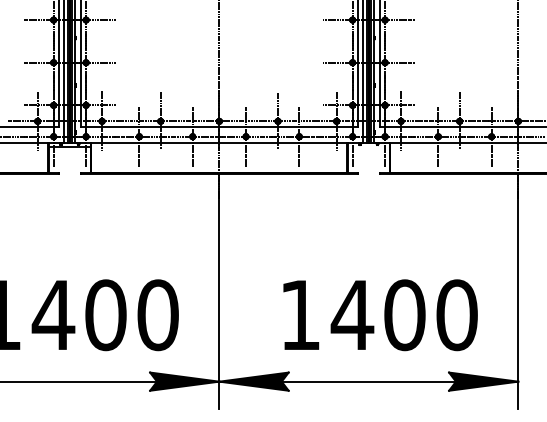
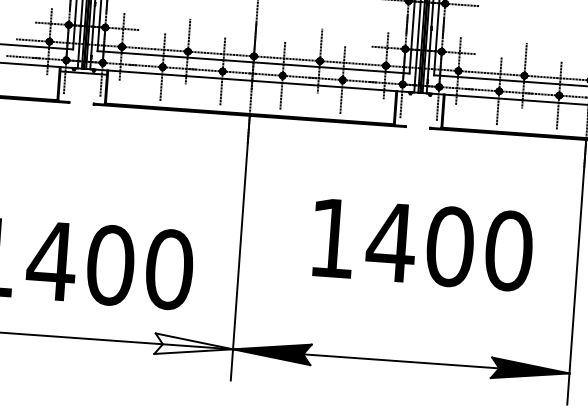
text: (380, 315) -> (422, 245), moved
fill: (184, 381) -> (193, 346), removed

